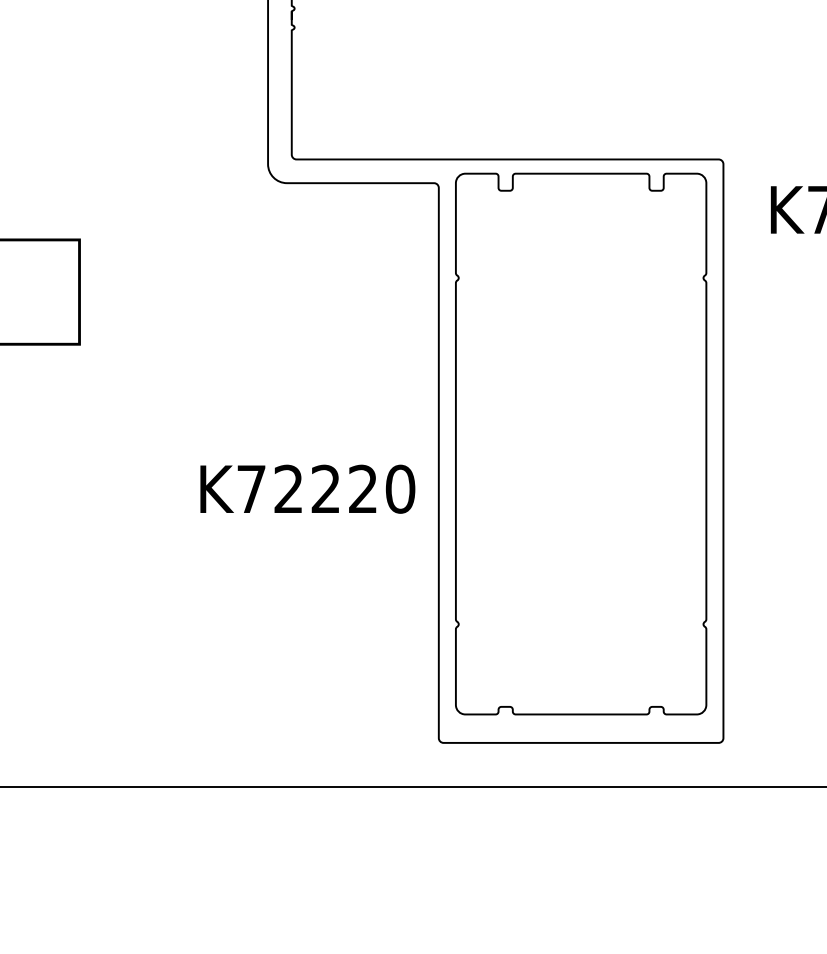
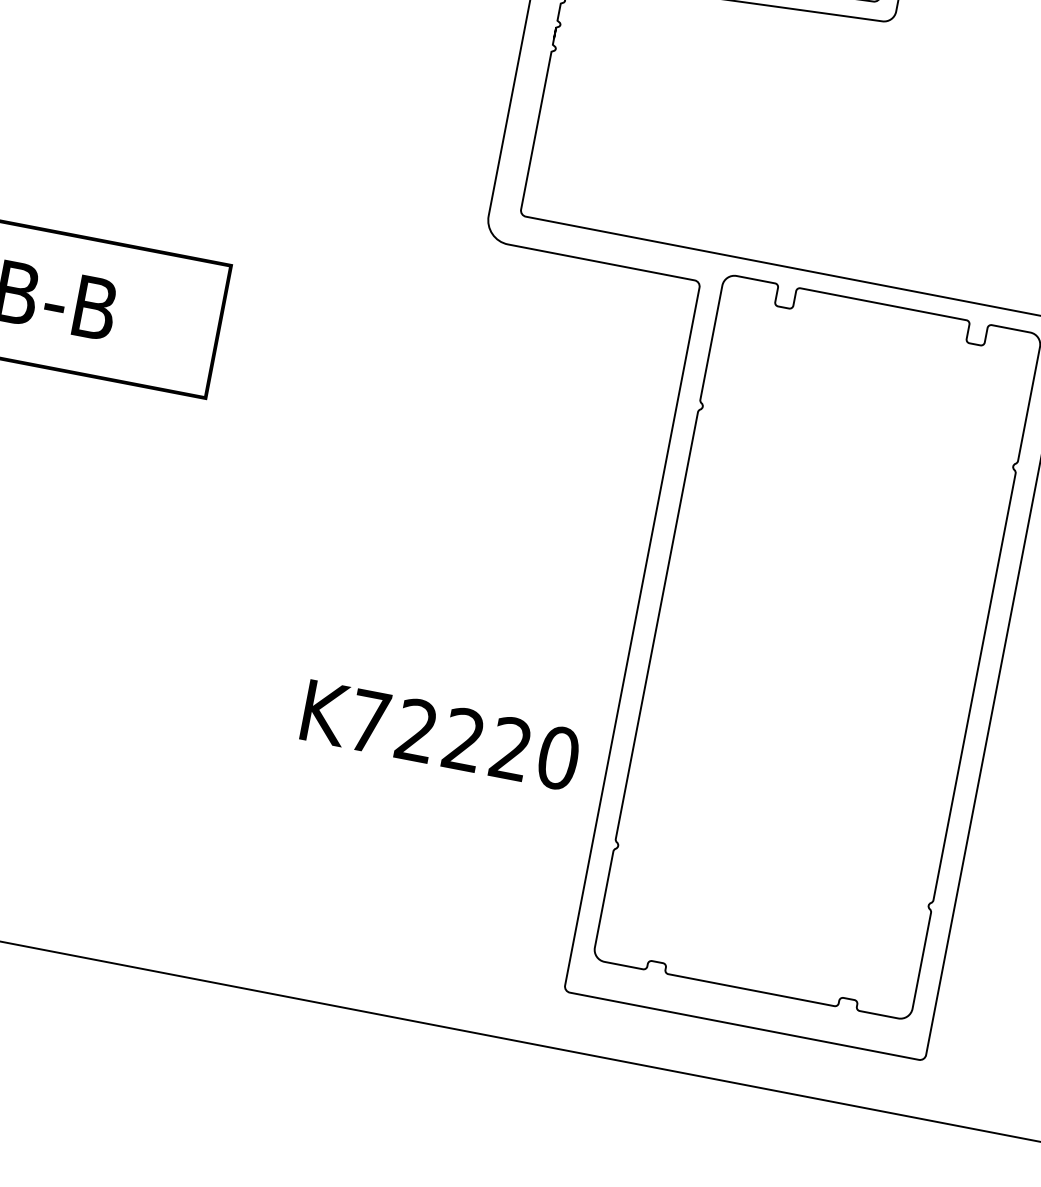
text: (307, 488) -> (440, 734), moved

